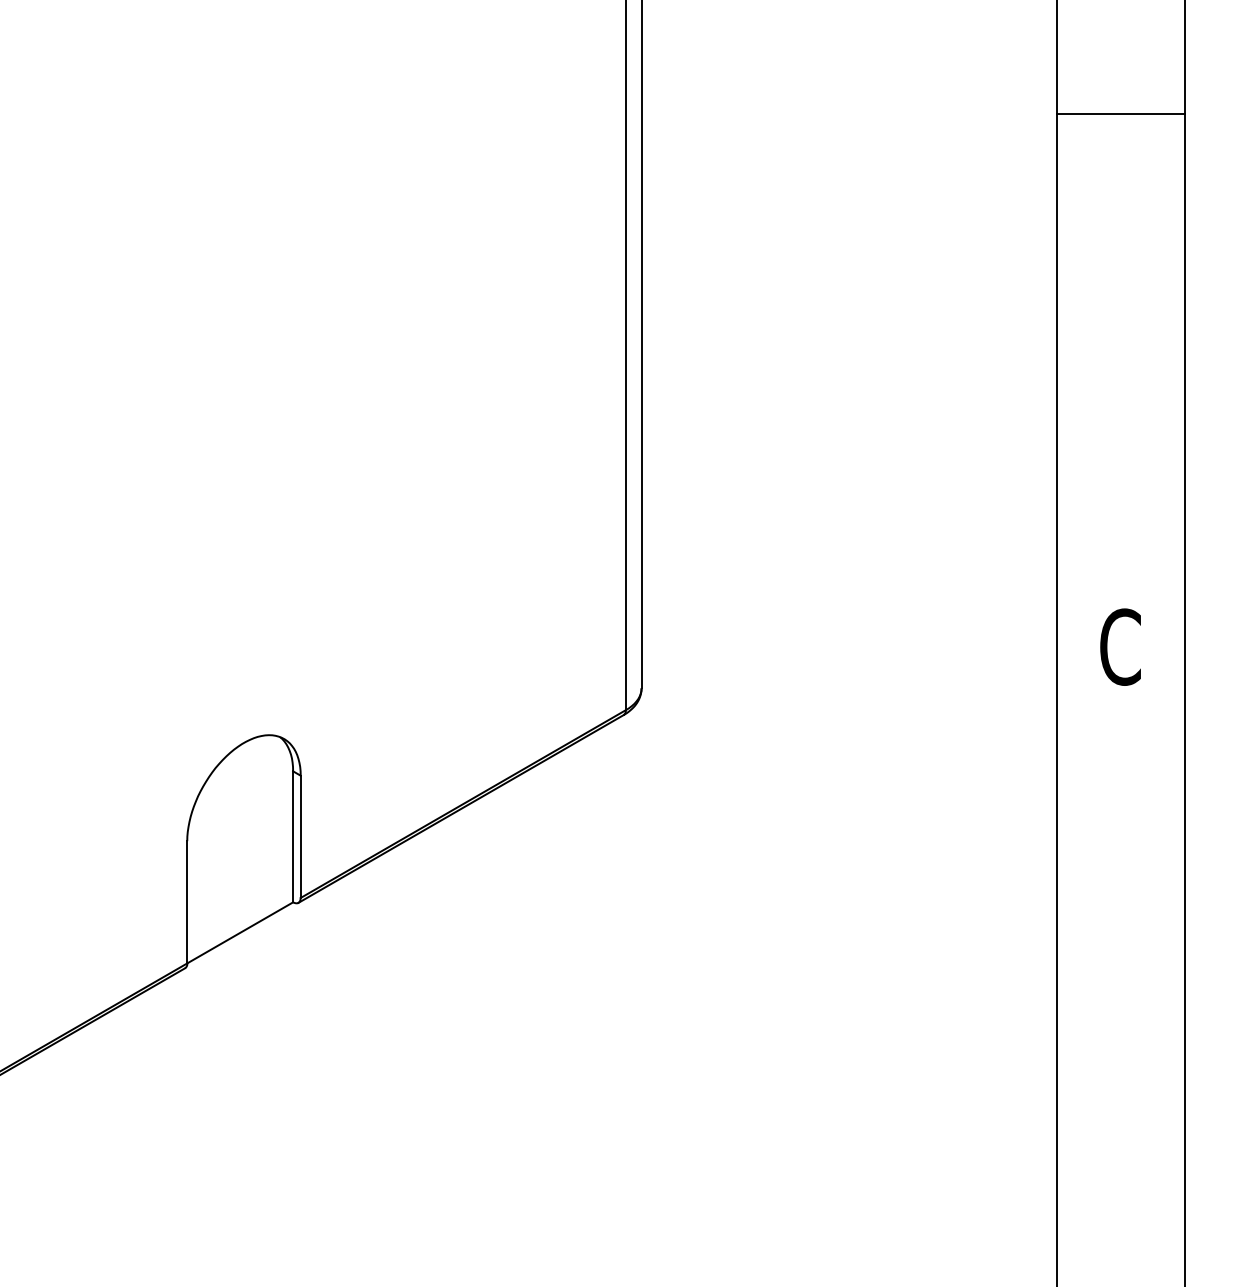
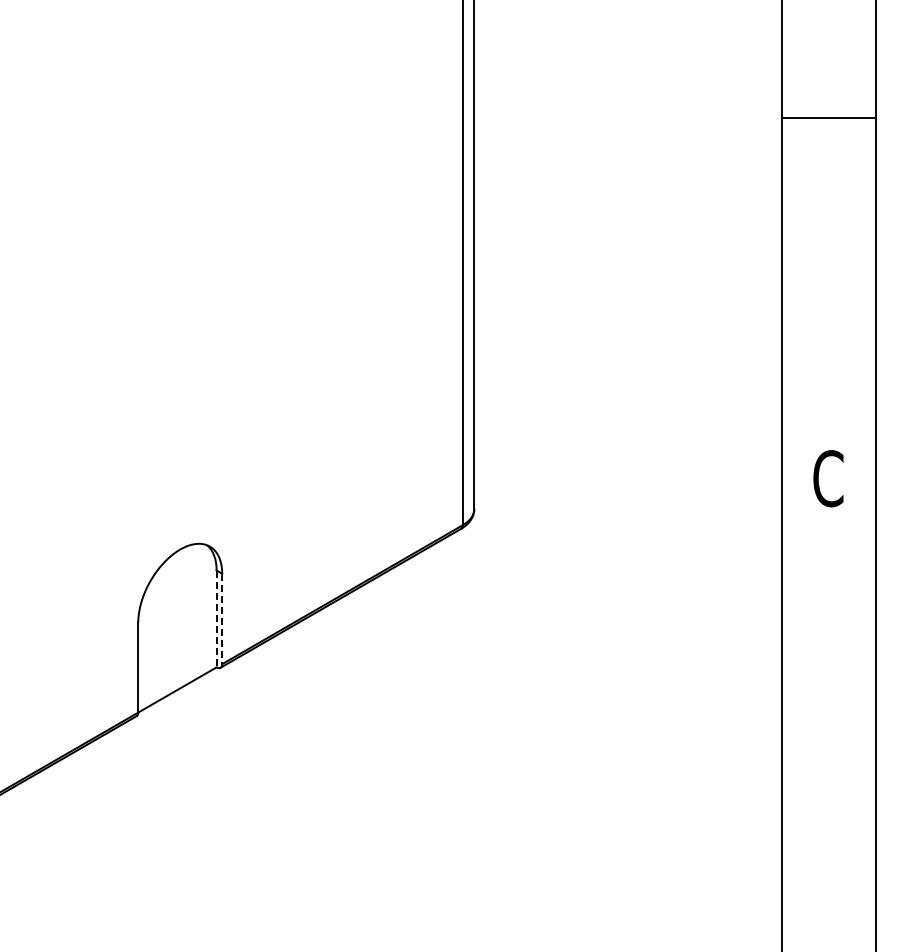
line: (1120, 114) -> (828, 118), moved
line: (292, 837) -> (216, 619), solid -> dashed
line: (301, 837) -> (222, 619), solid -> dashed

